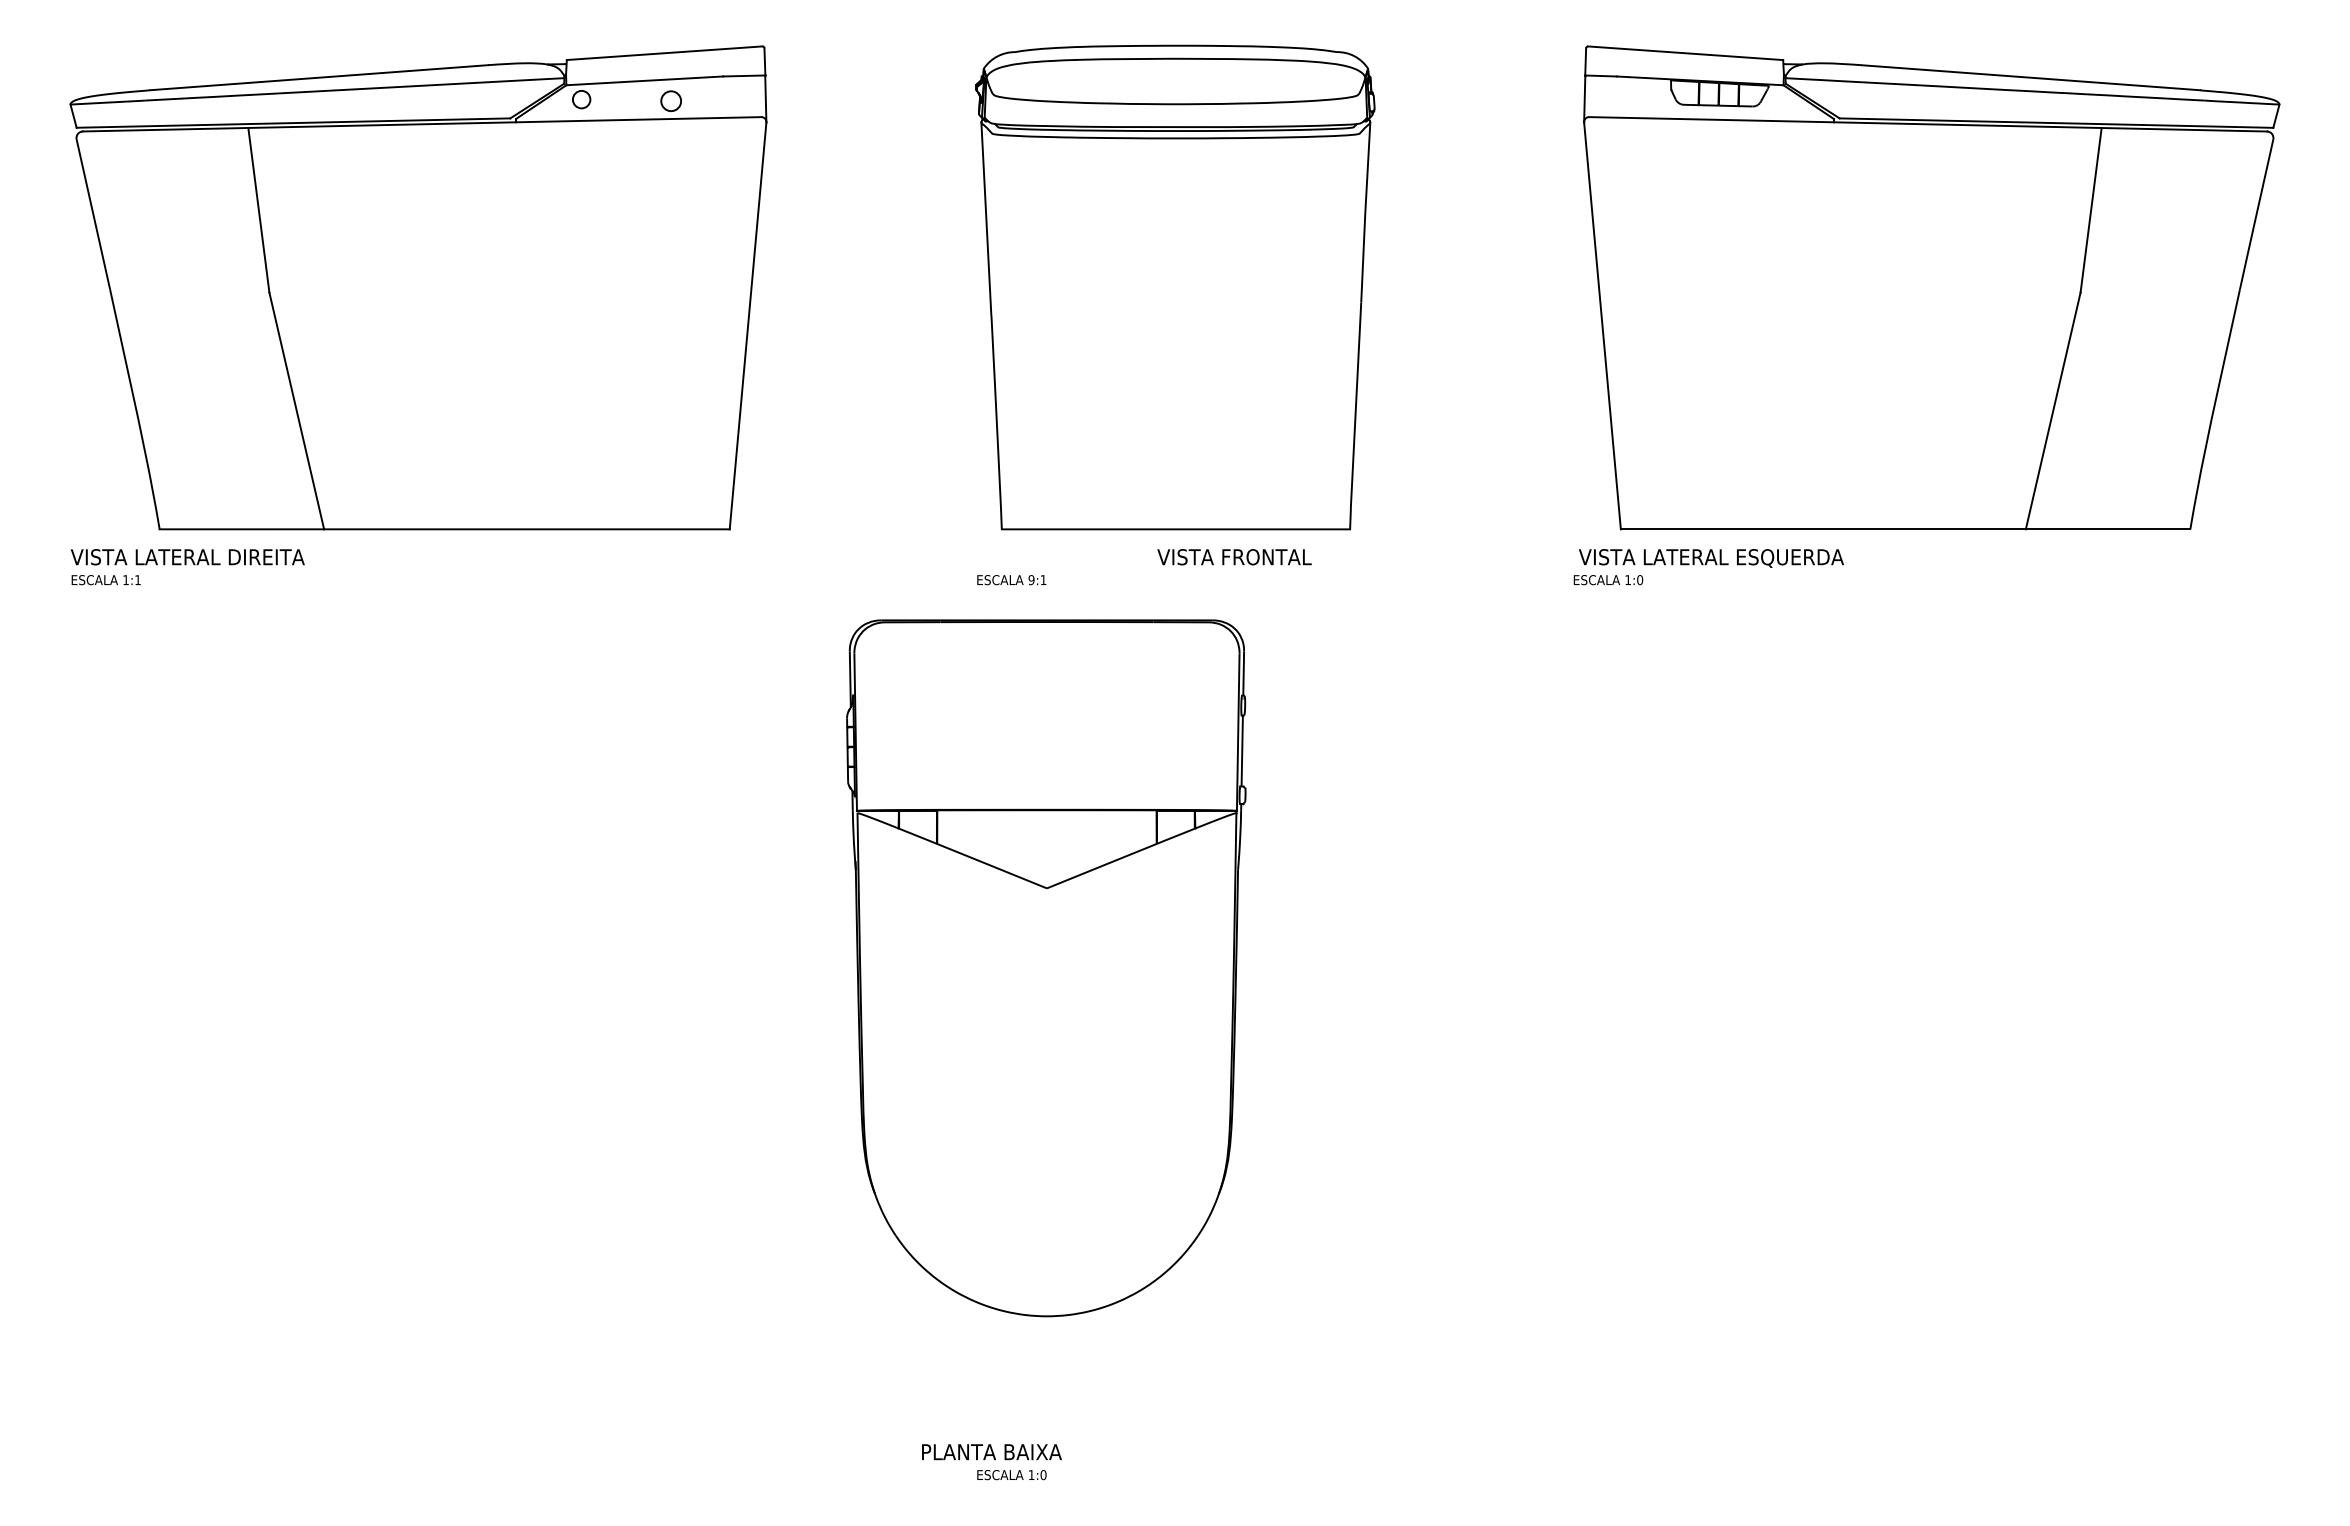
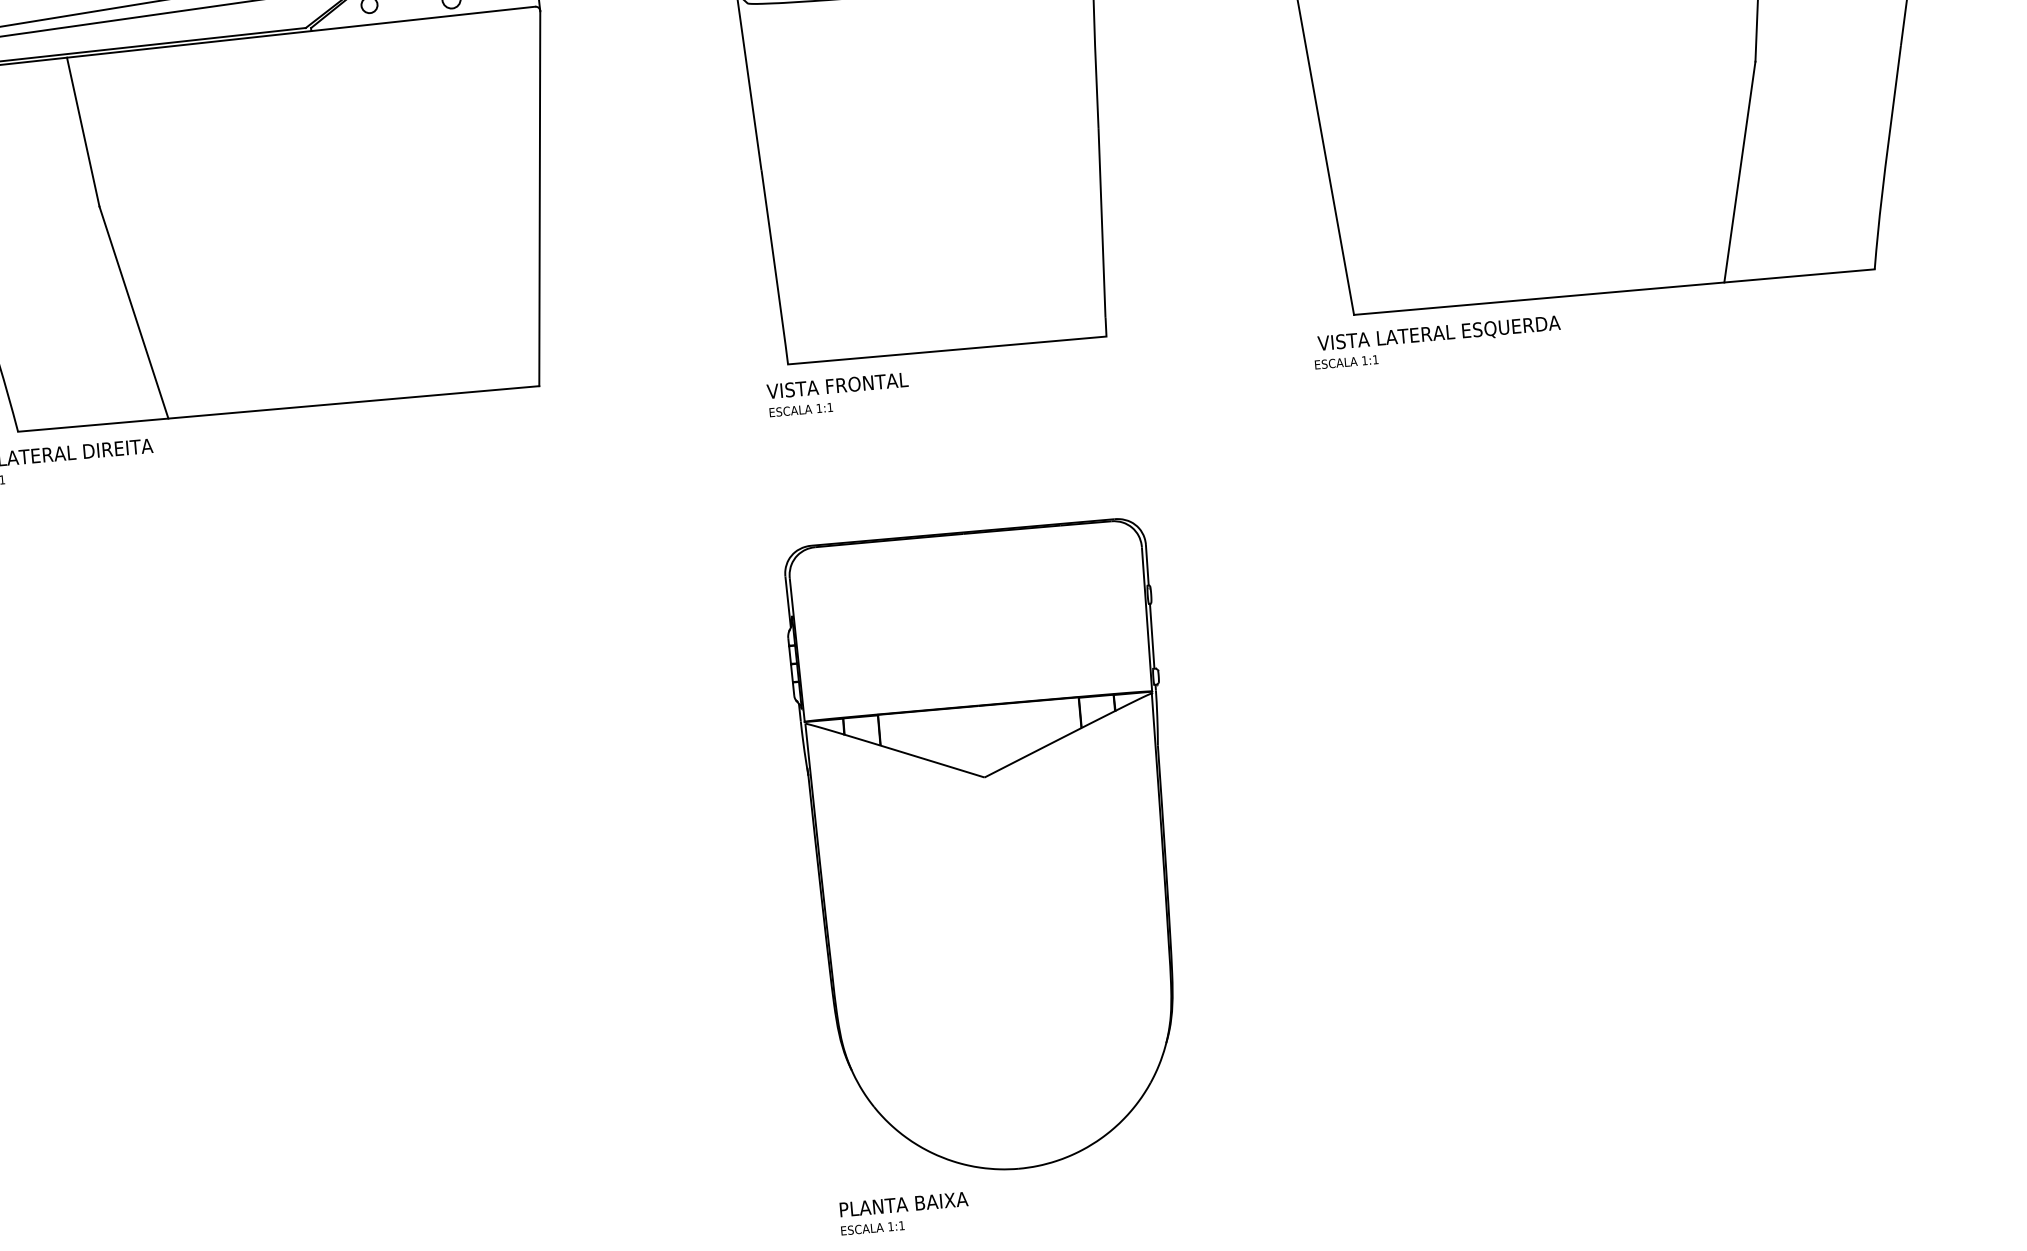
text: (1234, 557) -> (837, 386), moved
text: (1031, 580) -> (819, 408), 9:1 -> 1:1
text: (1640, 580) -> (1376, 360), 1:0 -> 1:1
part: (1046, 968) -> (990, 850), moved
text: (991, 1452) -> (903, 1204), moved
text: (1043, 1475) -> (901, 1226), 1:0 -> 1:1

